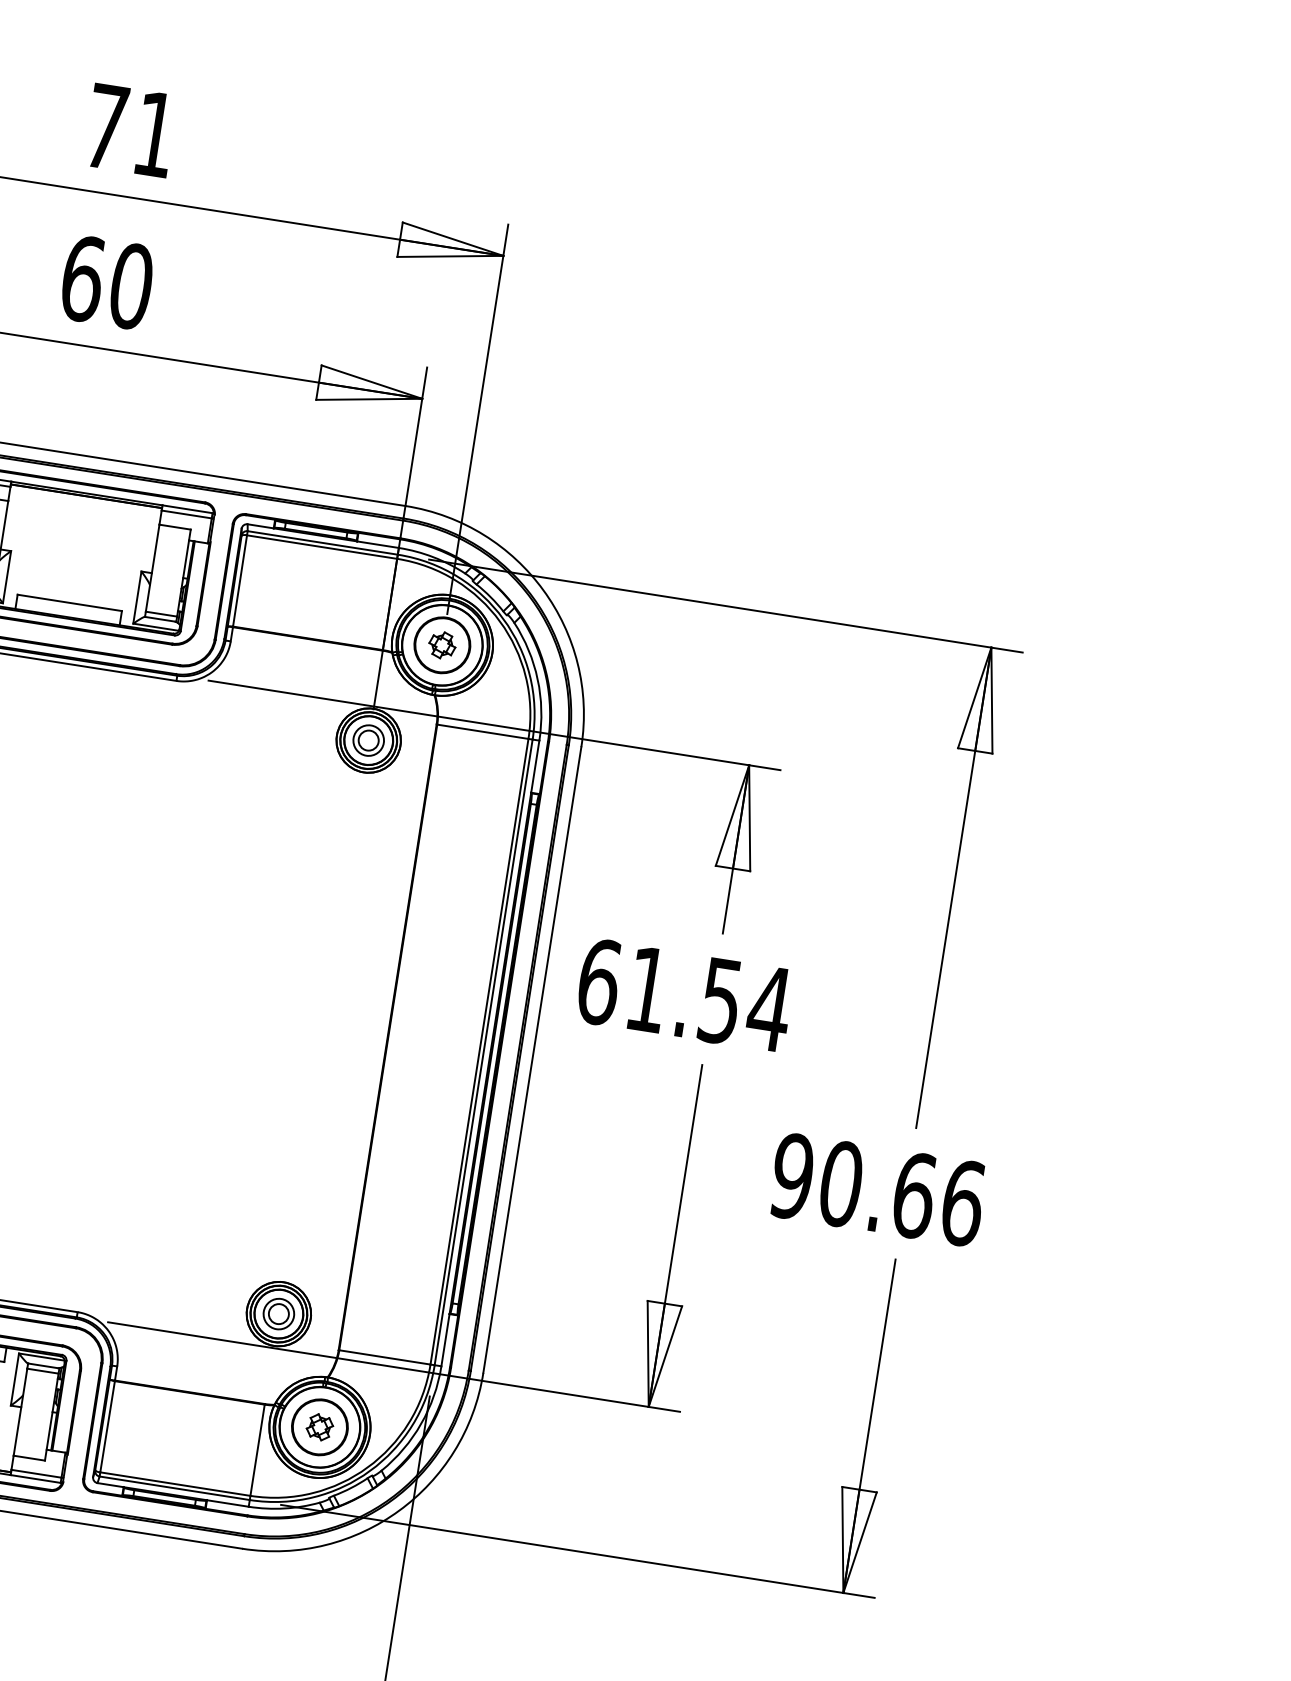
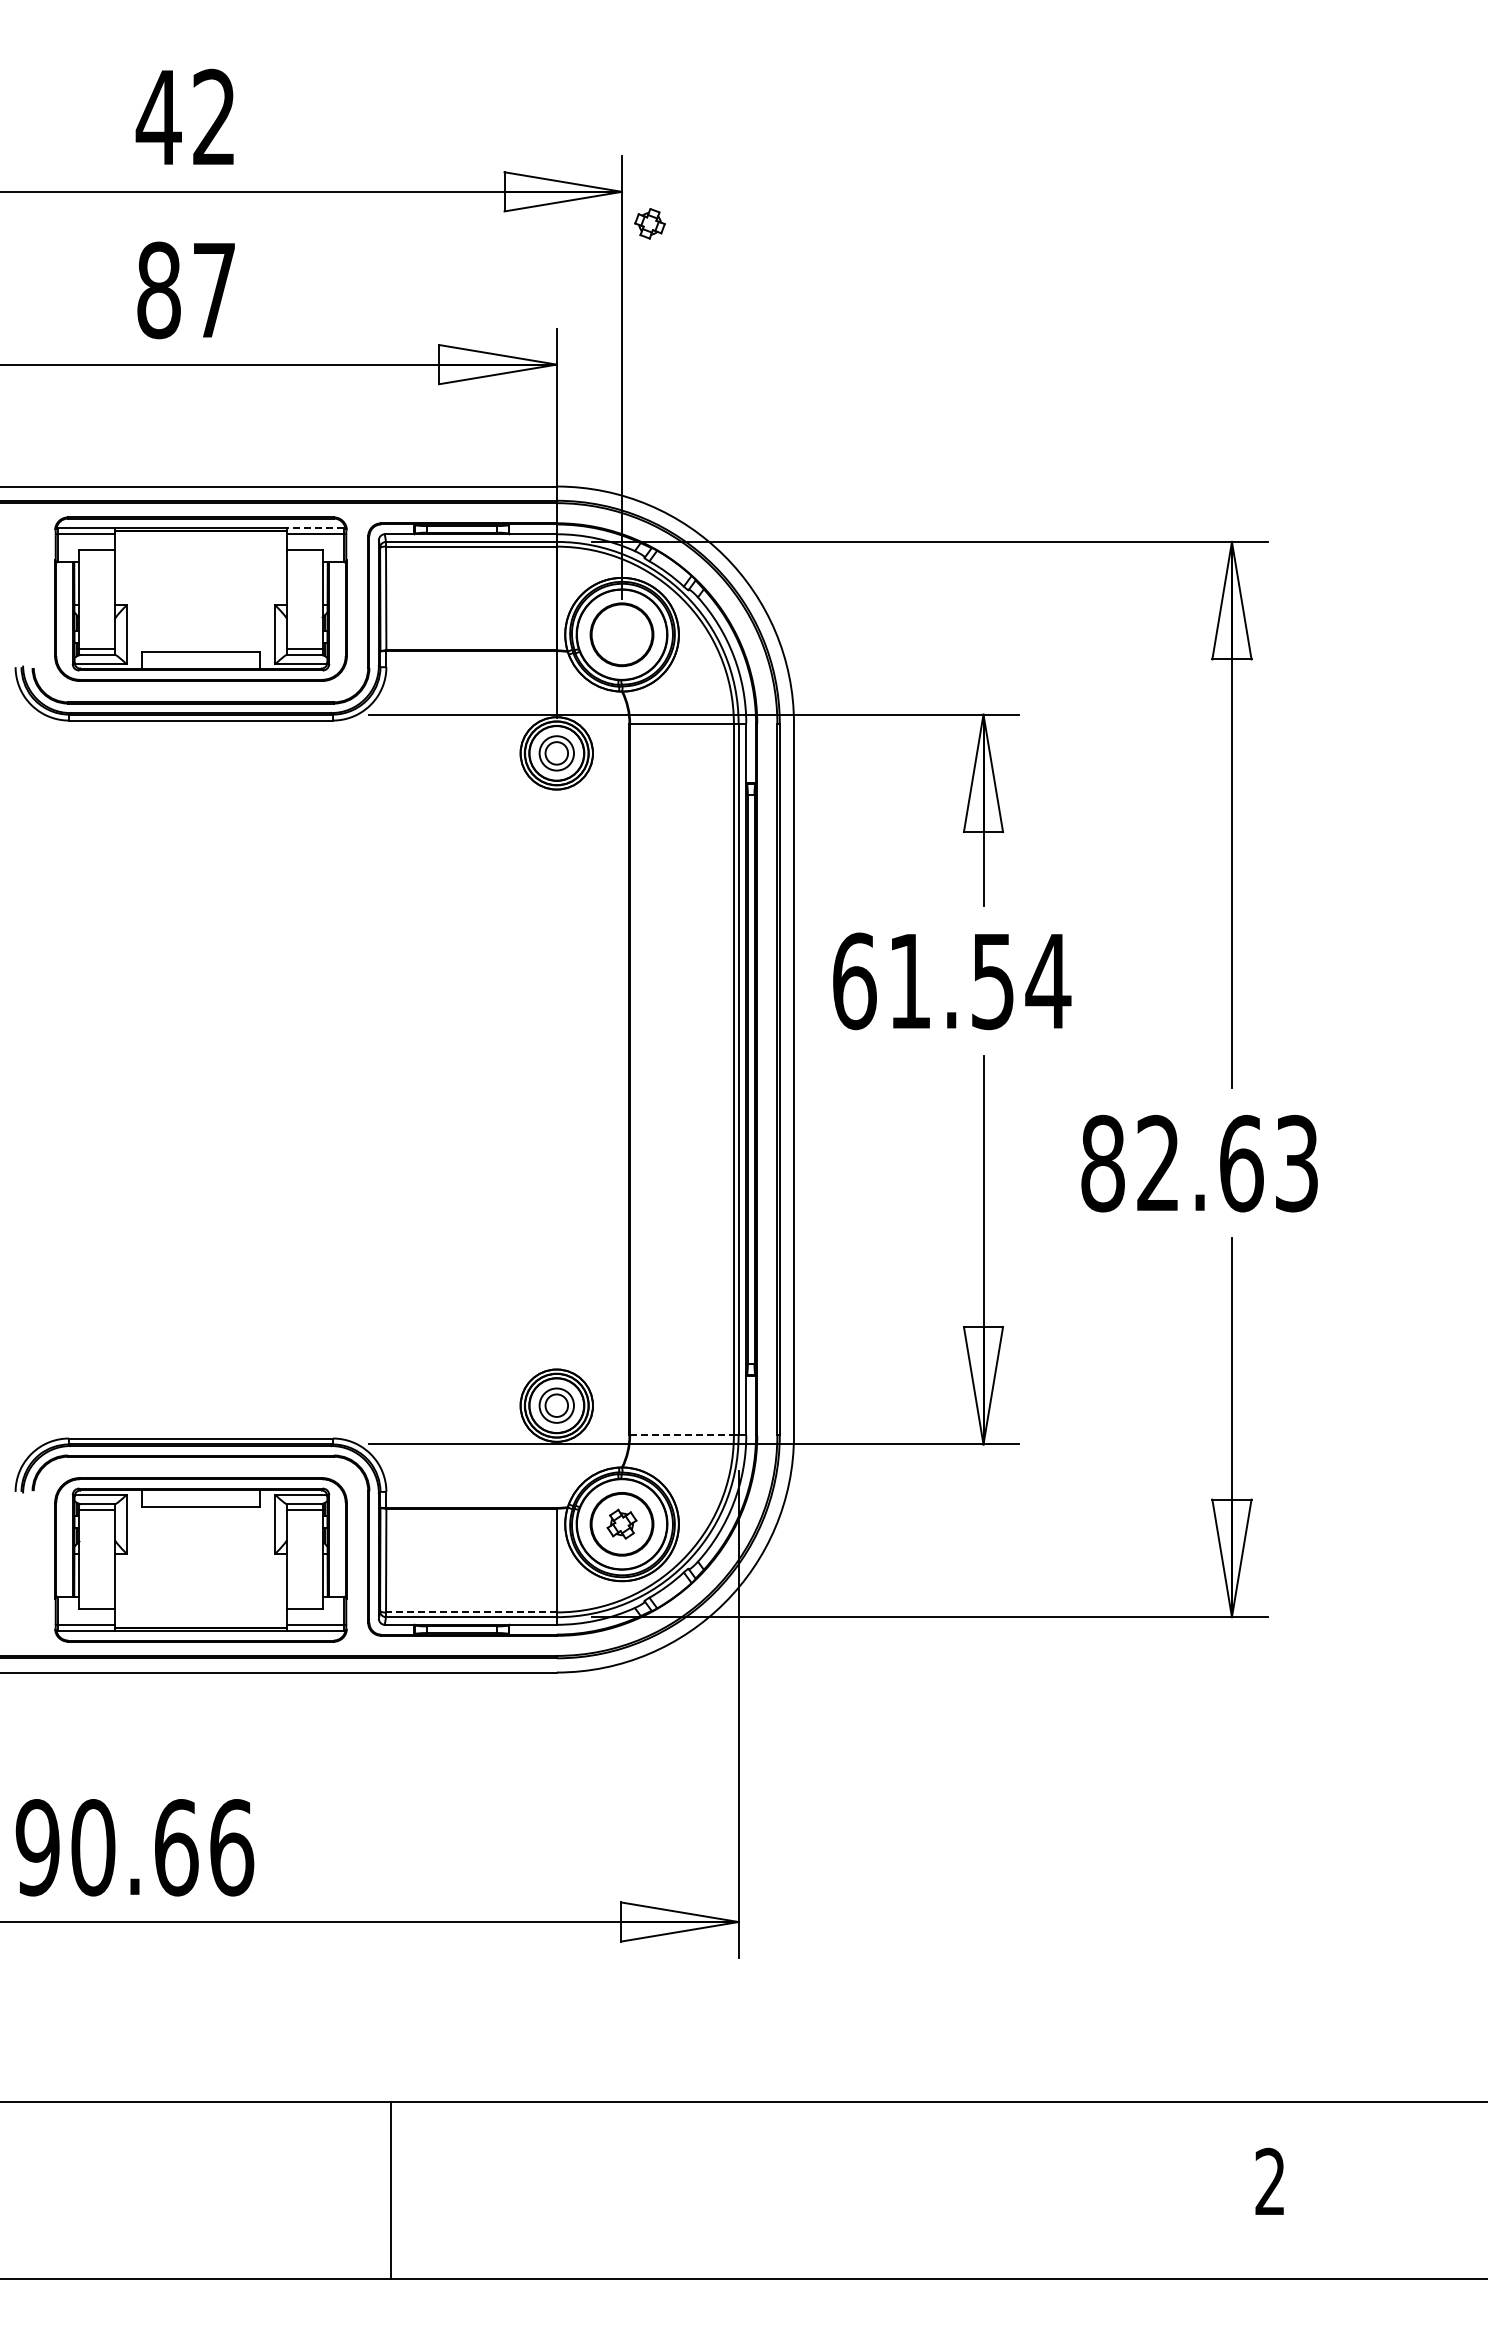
text: (129, 129) -> (184, 116), 71 -> 42
text: (106, 282) -> (186, 290), 60 -> 87
line: (186, 509) -> (314, 528), solid -> dashed
part: (441, 644) -> (649, 223), moved
text: (878, 1189) -> (1200, 1163), 90.66 -> 82.63
line: (385, 1357) -> (682, 1435), solid -> dashed
line: (174, 1484) -> (470, 1612), solid -> dashed

